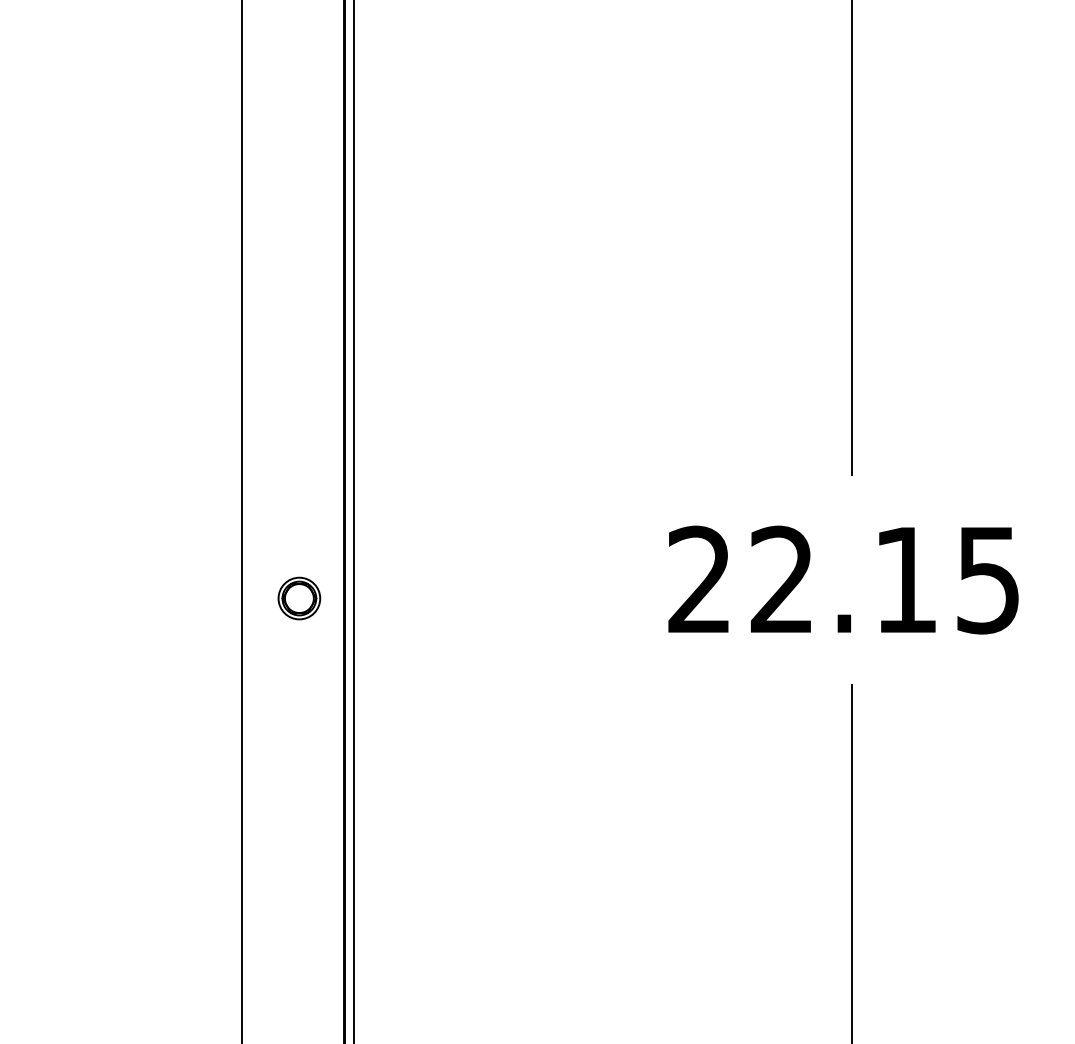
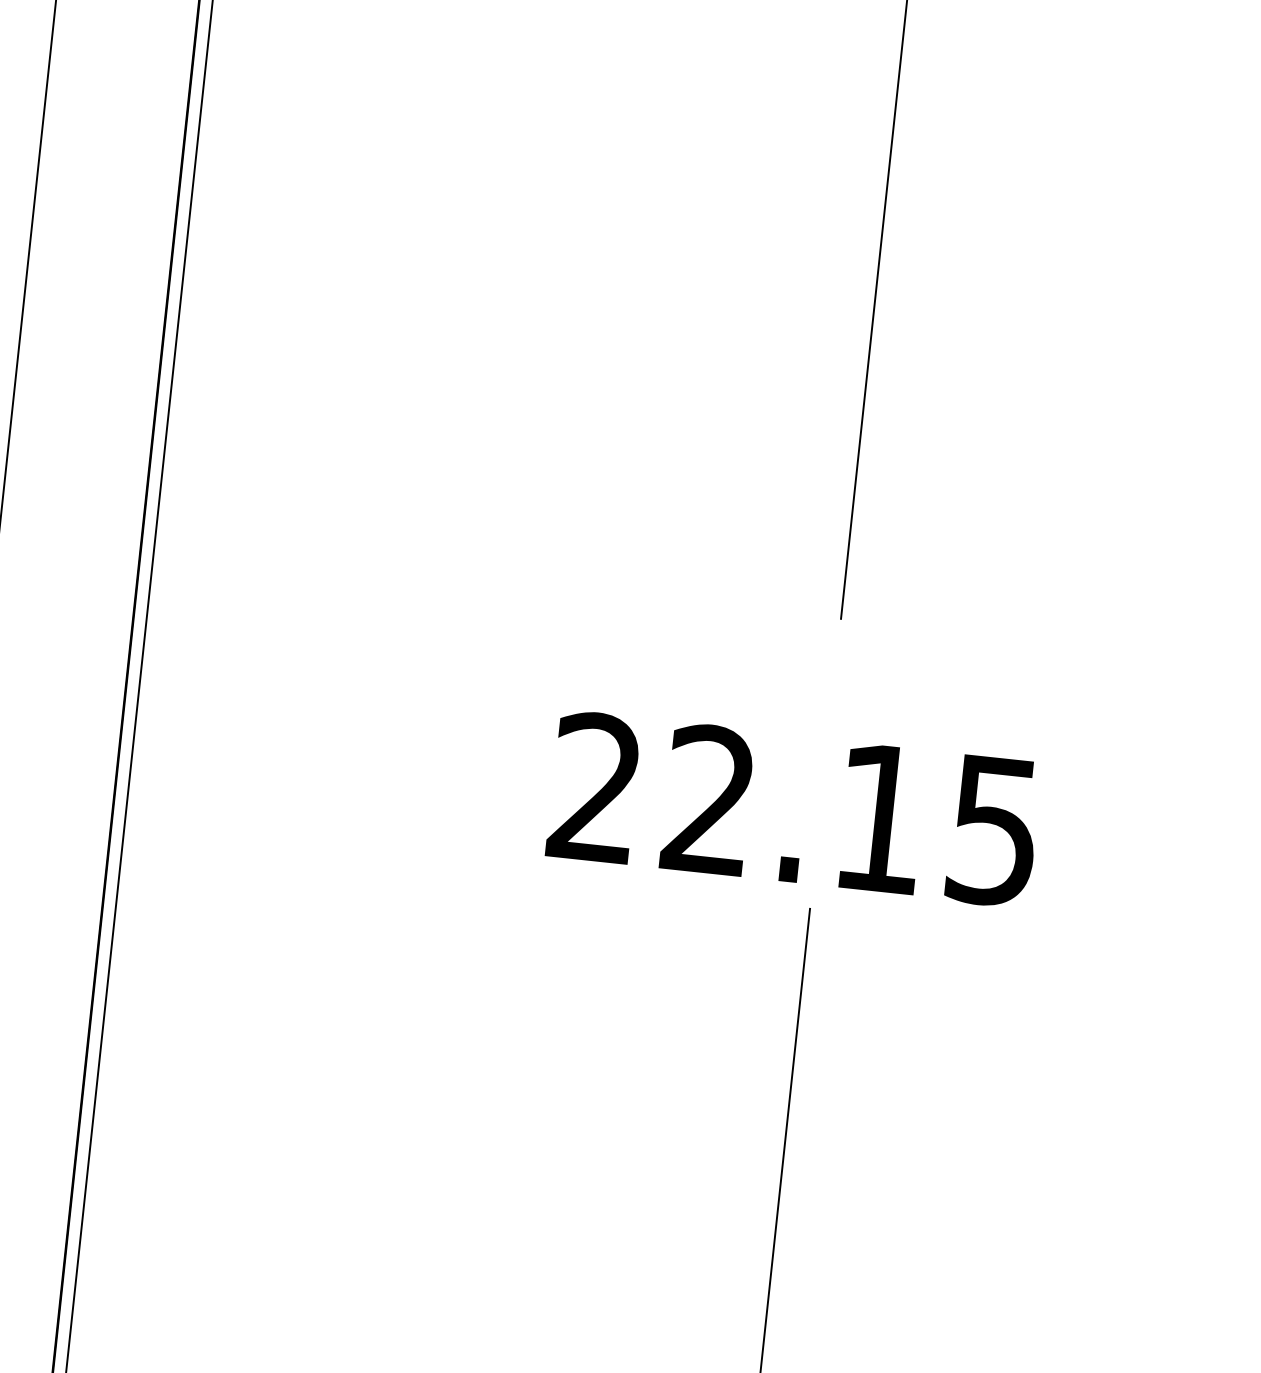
text: (843, 579) -> (794, 808), moved
part: (299, 598) -> (60, 707), removed

